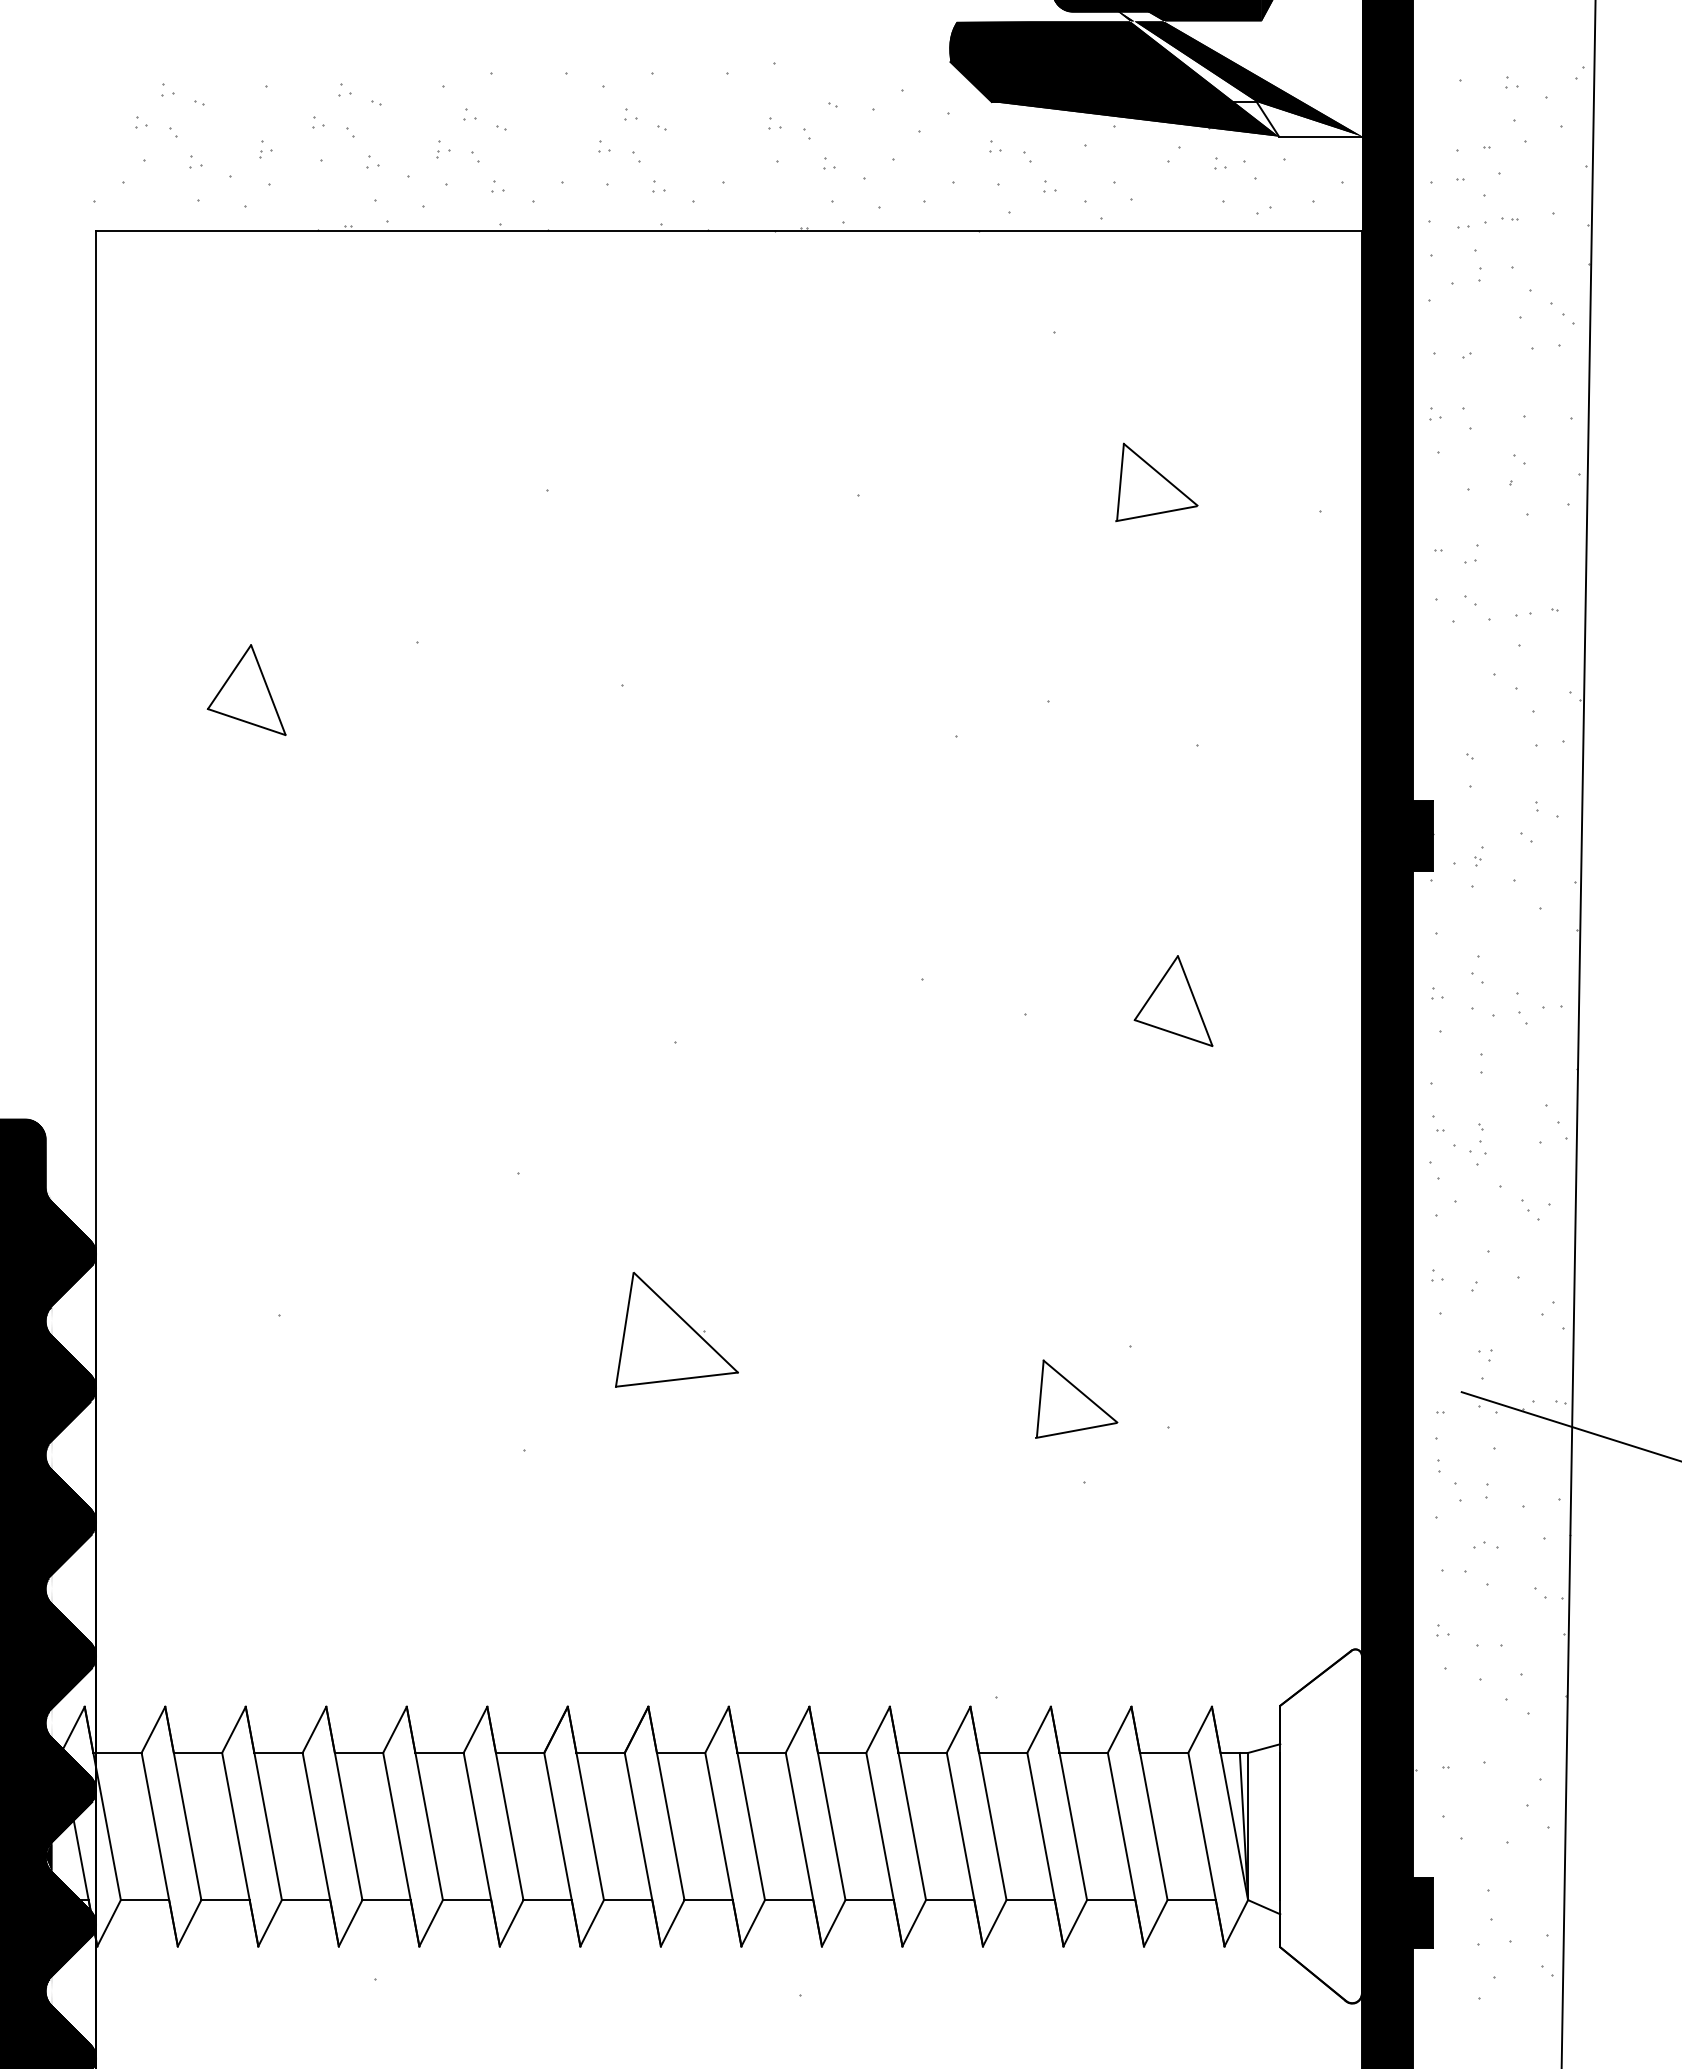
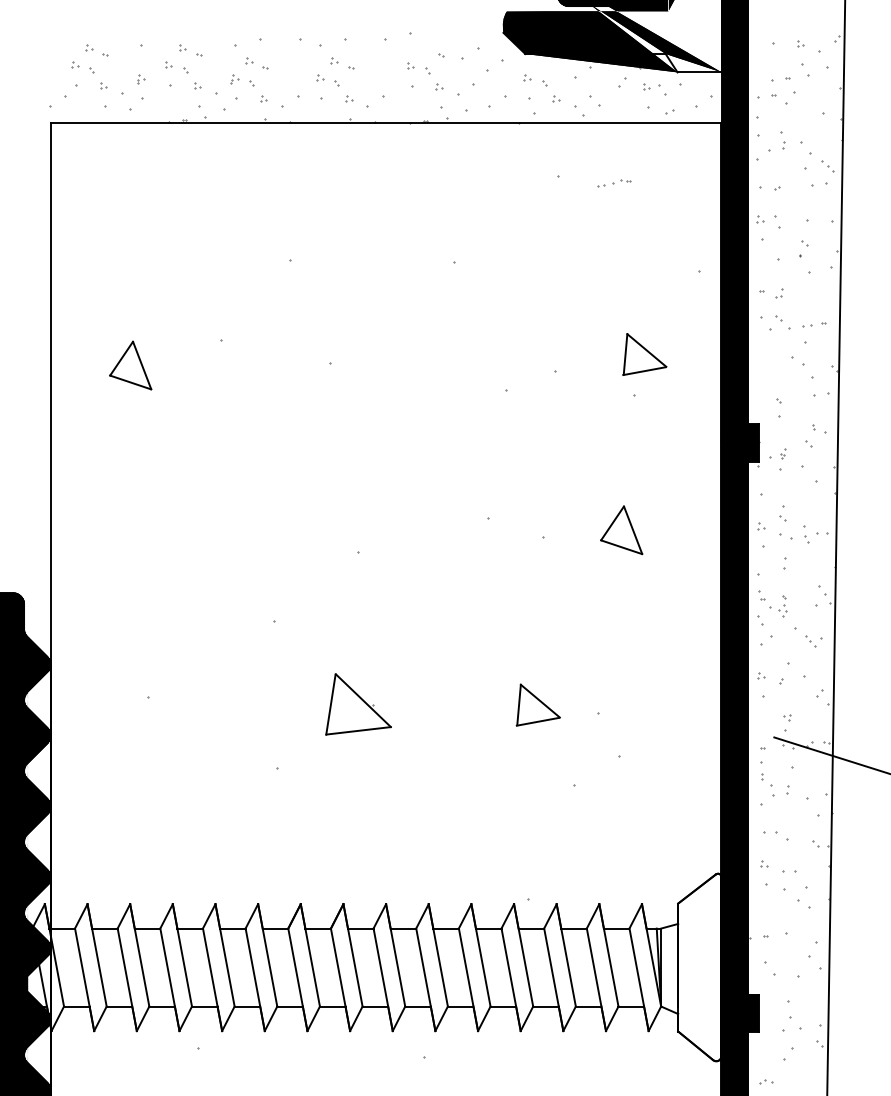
part: (1488, 223) -> (614, 183), moved
part: (1156, 482) -> (644, 354), moved
part: (1075, 1397) -> (537, 704), moved
part: (1486, 1545) -> (766, 1081), moved

